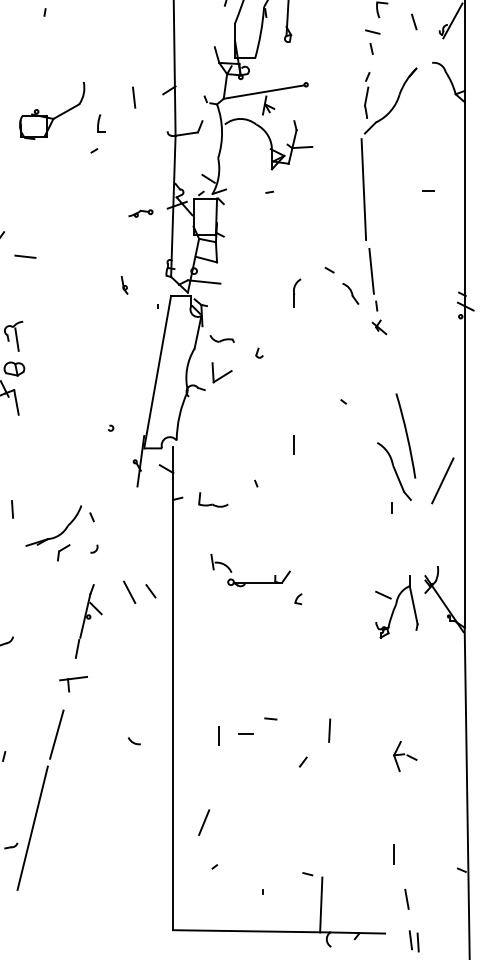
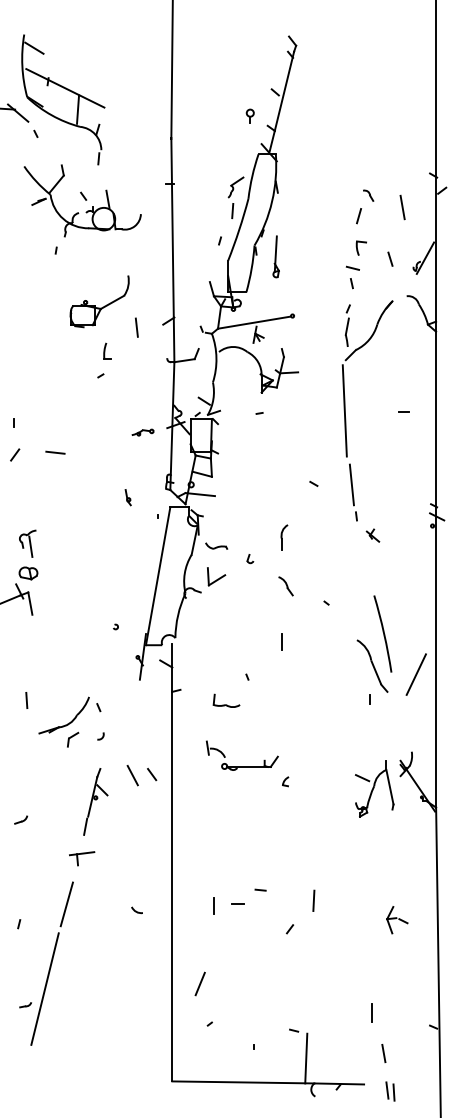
part: (51, 110) -> (99, 301), moved
line: (25, 256) -> (55, 452), moved
part: (297, 292) -> (284, 537), moved
part: (350, 294) -> (285, 586), moved
part: (378, 327) -> (372, 535), moved
part: (213, 499) -> (226, 700), moved
part: (405, 756) -> (397, 920), moved

